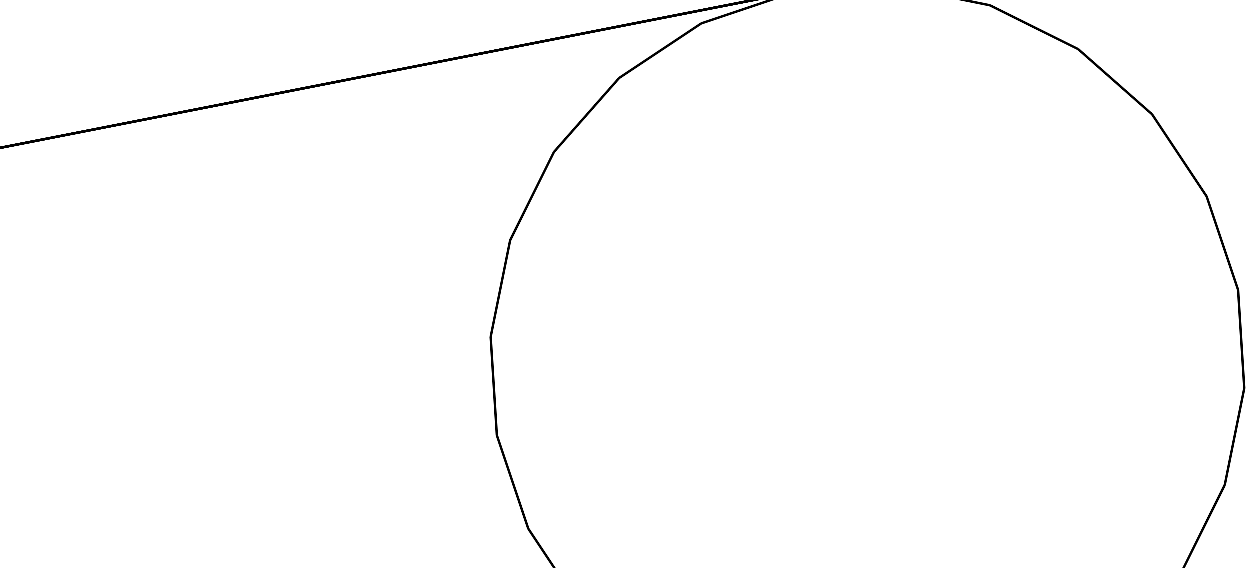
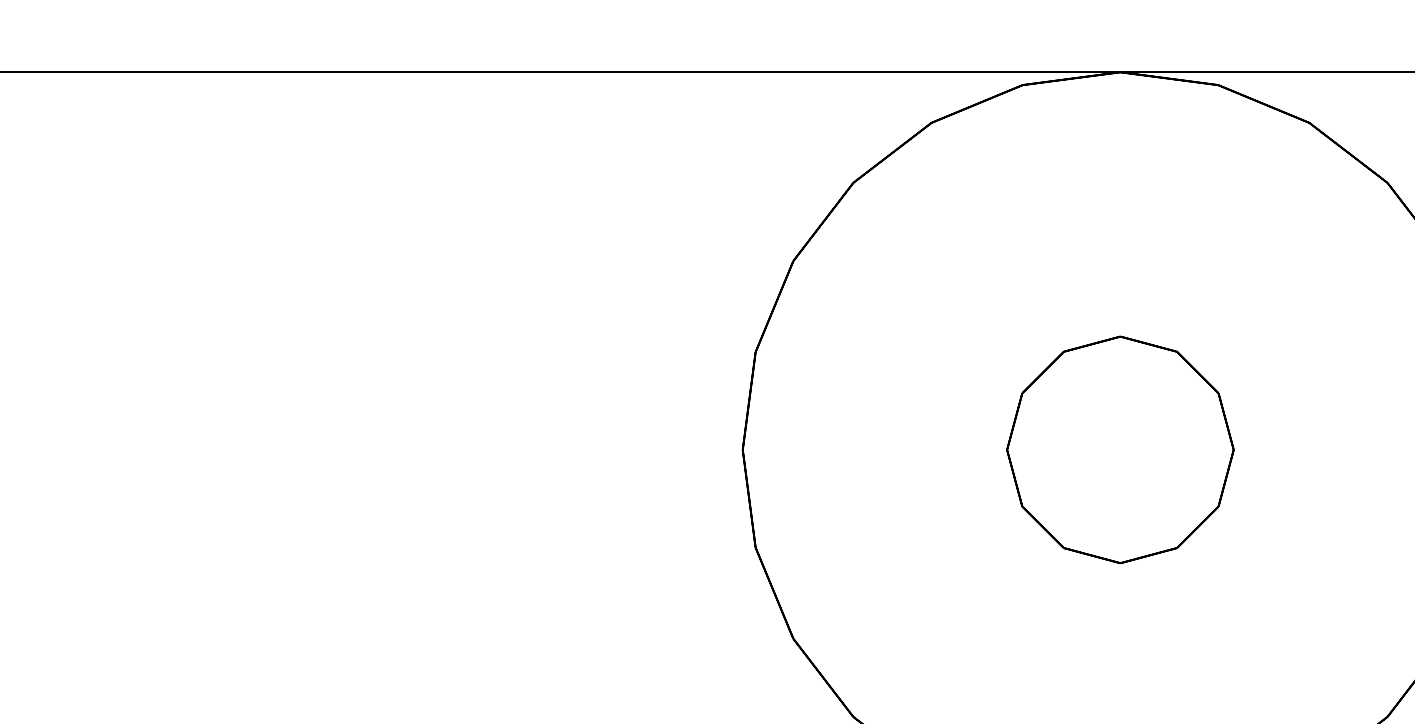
part: (867, 362) -> (1120, 449), added

